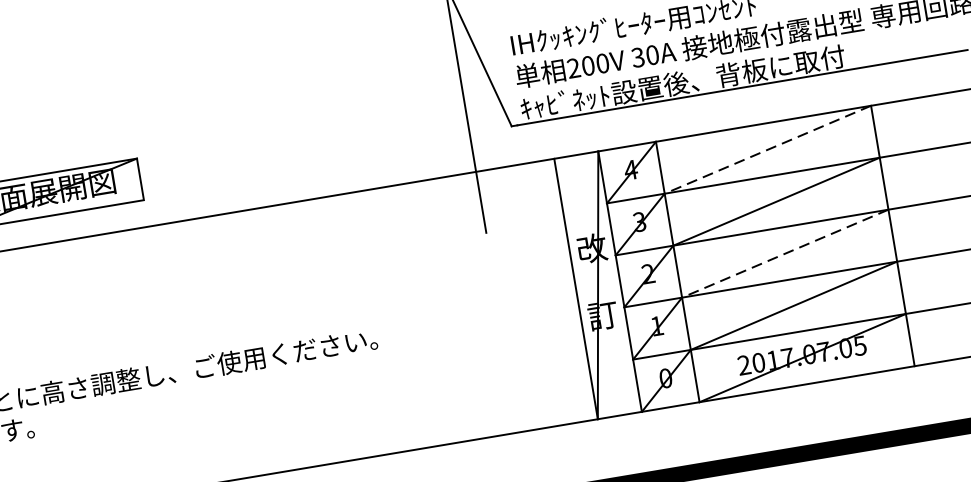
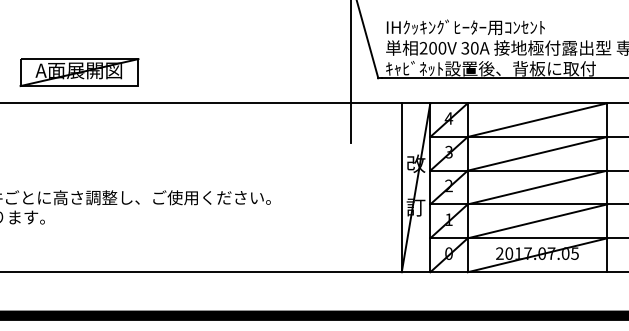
line: (767, 150) -> (537, 120), dashed -> solid
line: (785, 253) -> (537, 187), dashed -> solid

